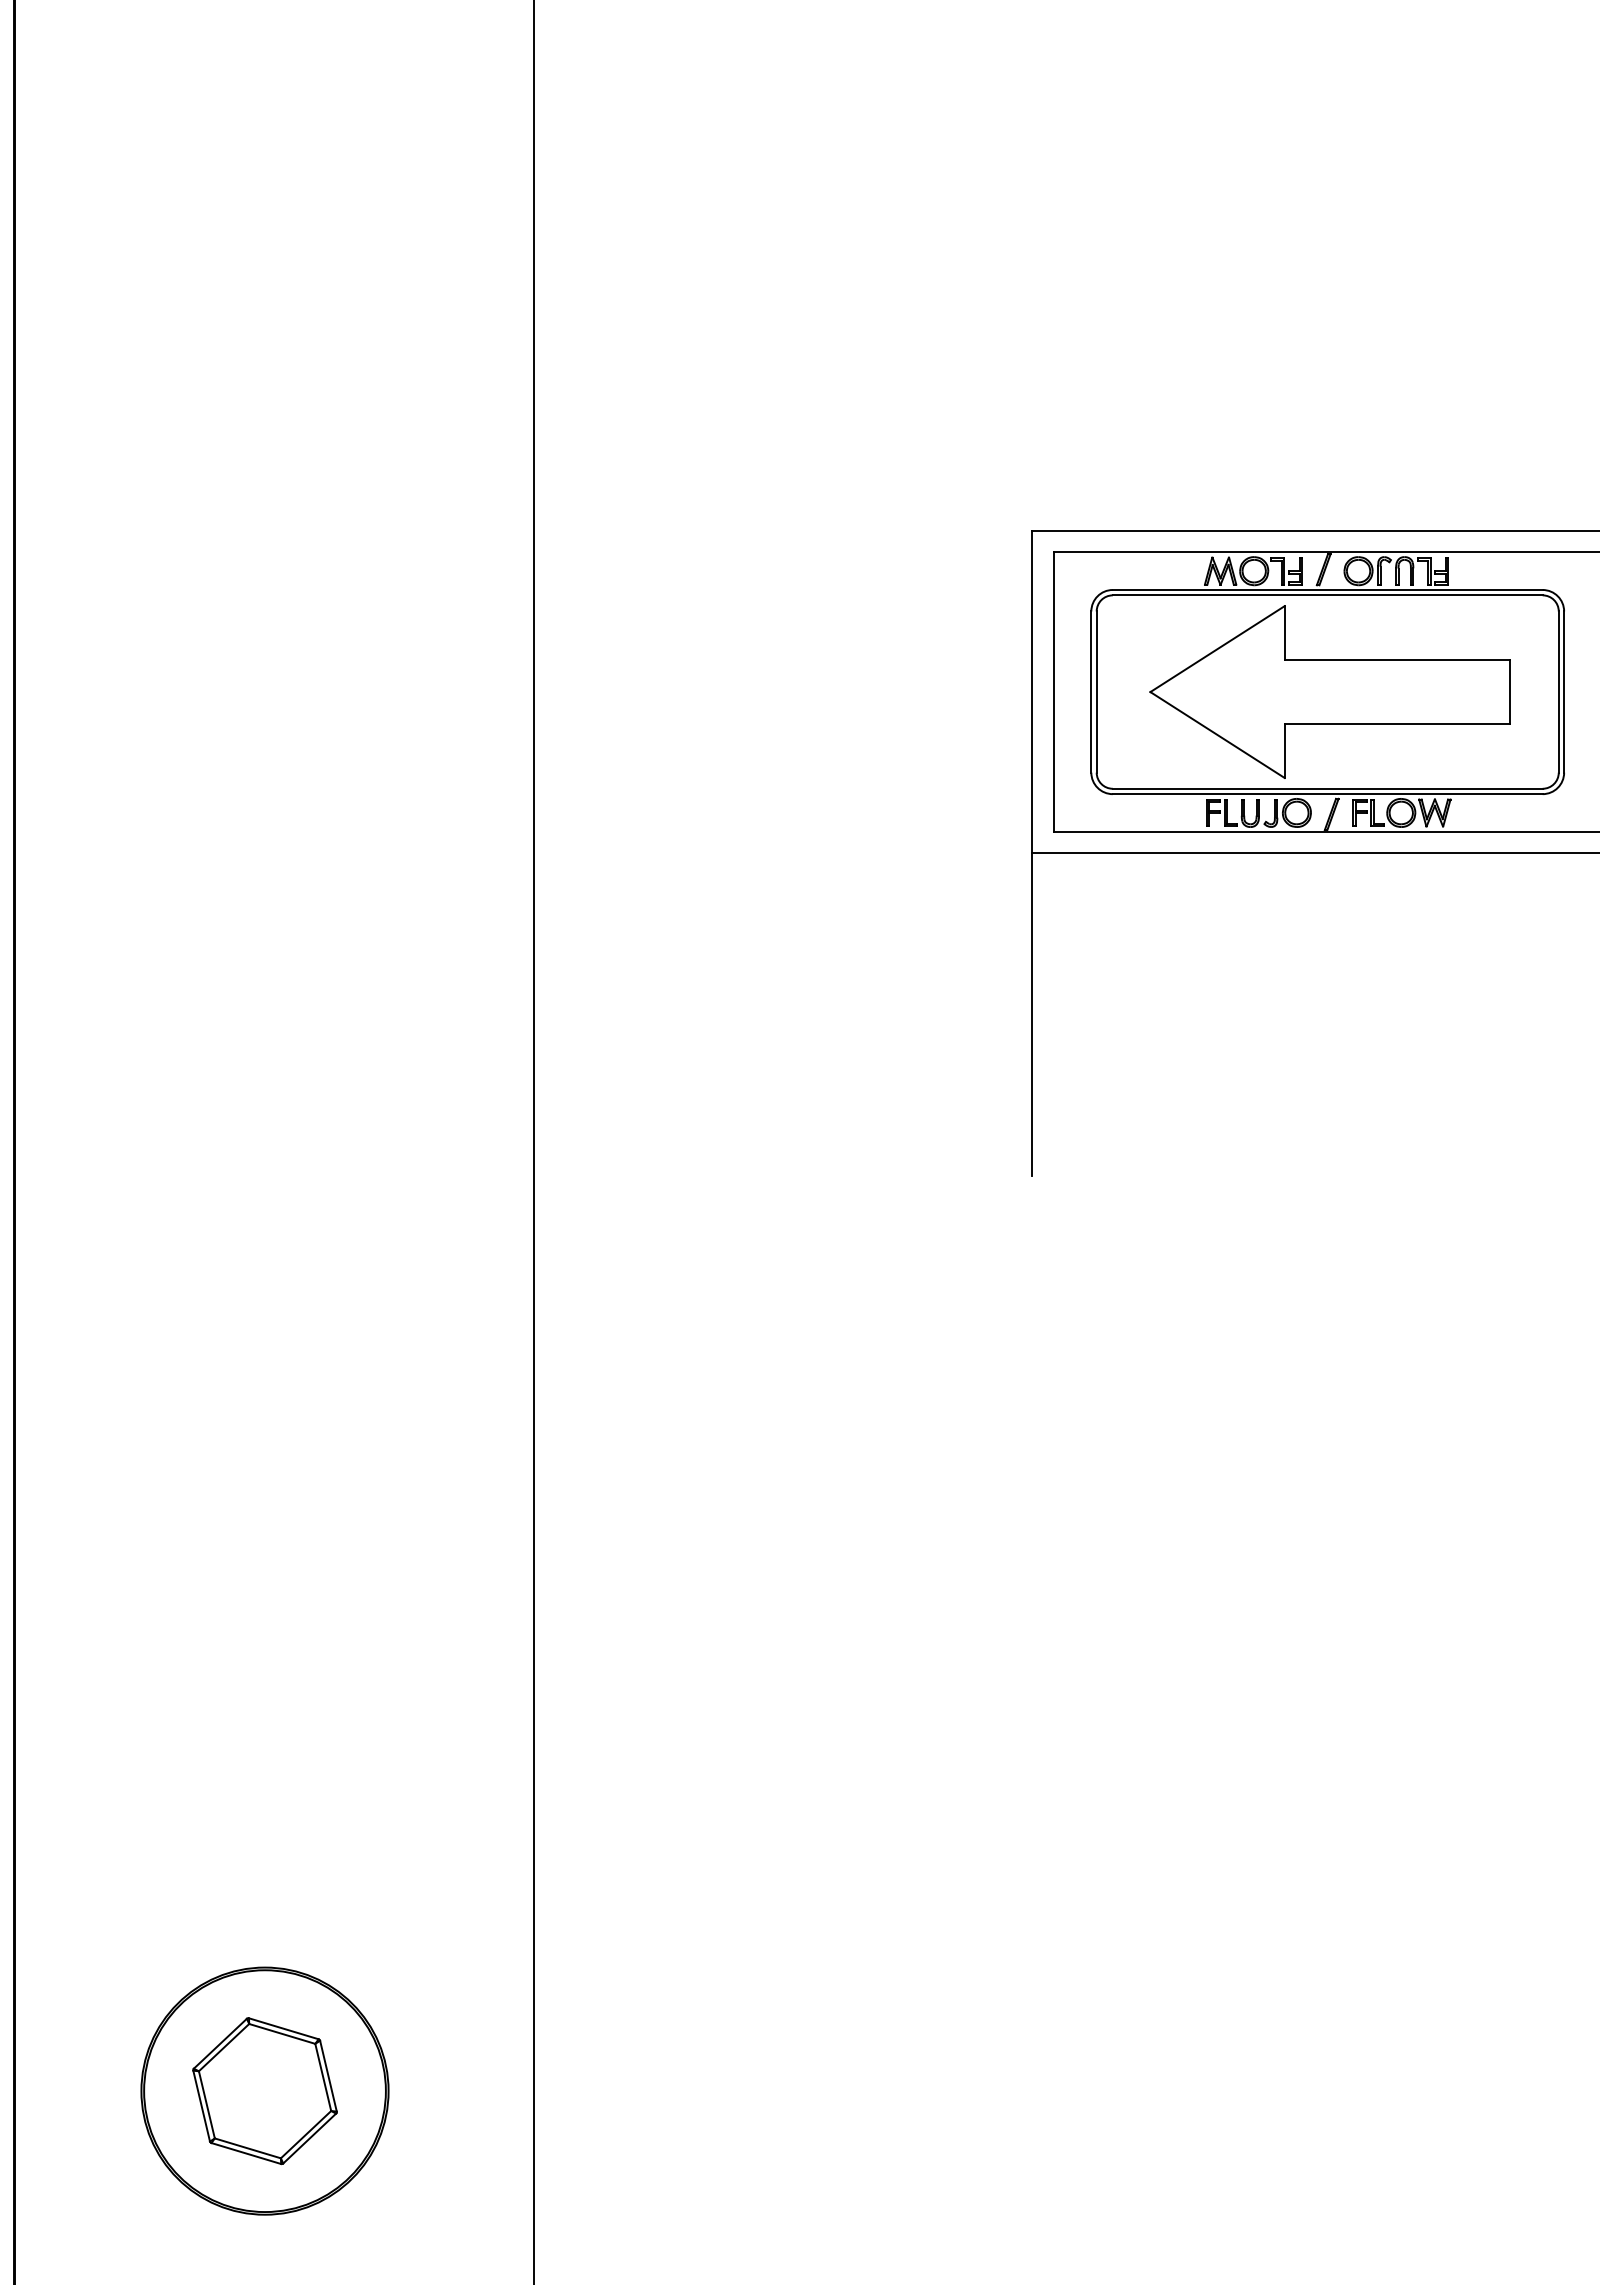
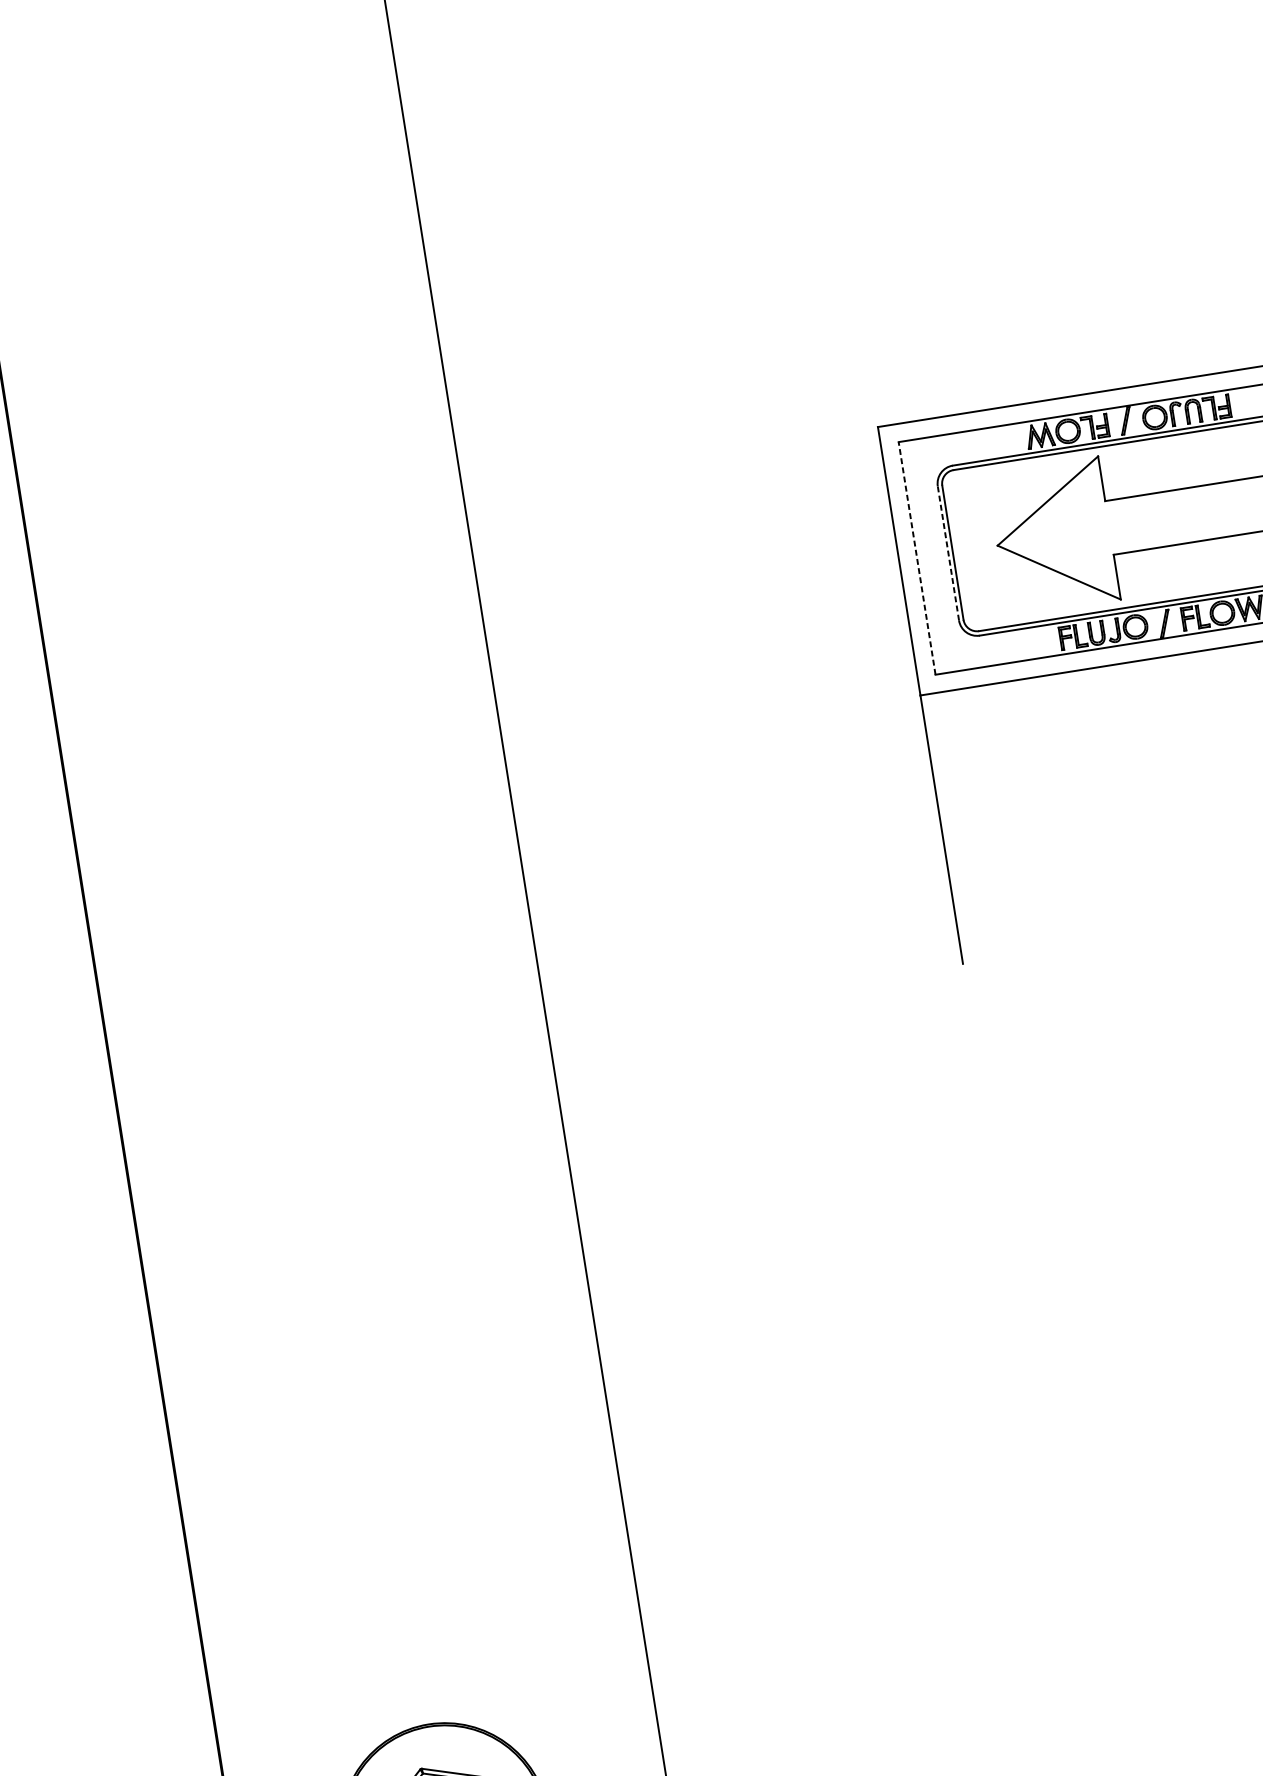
line: (1053, 692) -> (916, 558), solid -> dashed
line: (1091, 692) -> (948, 553), solid -> dashed

